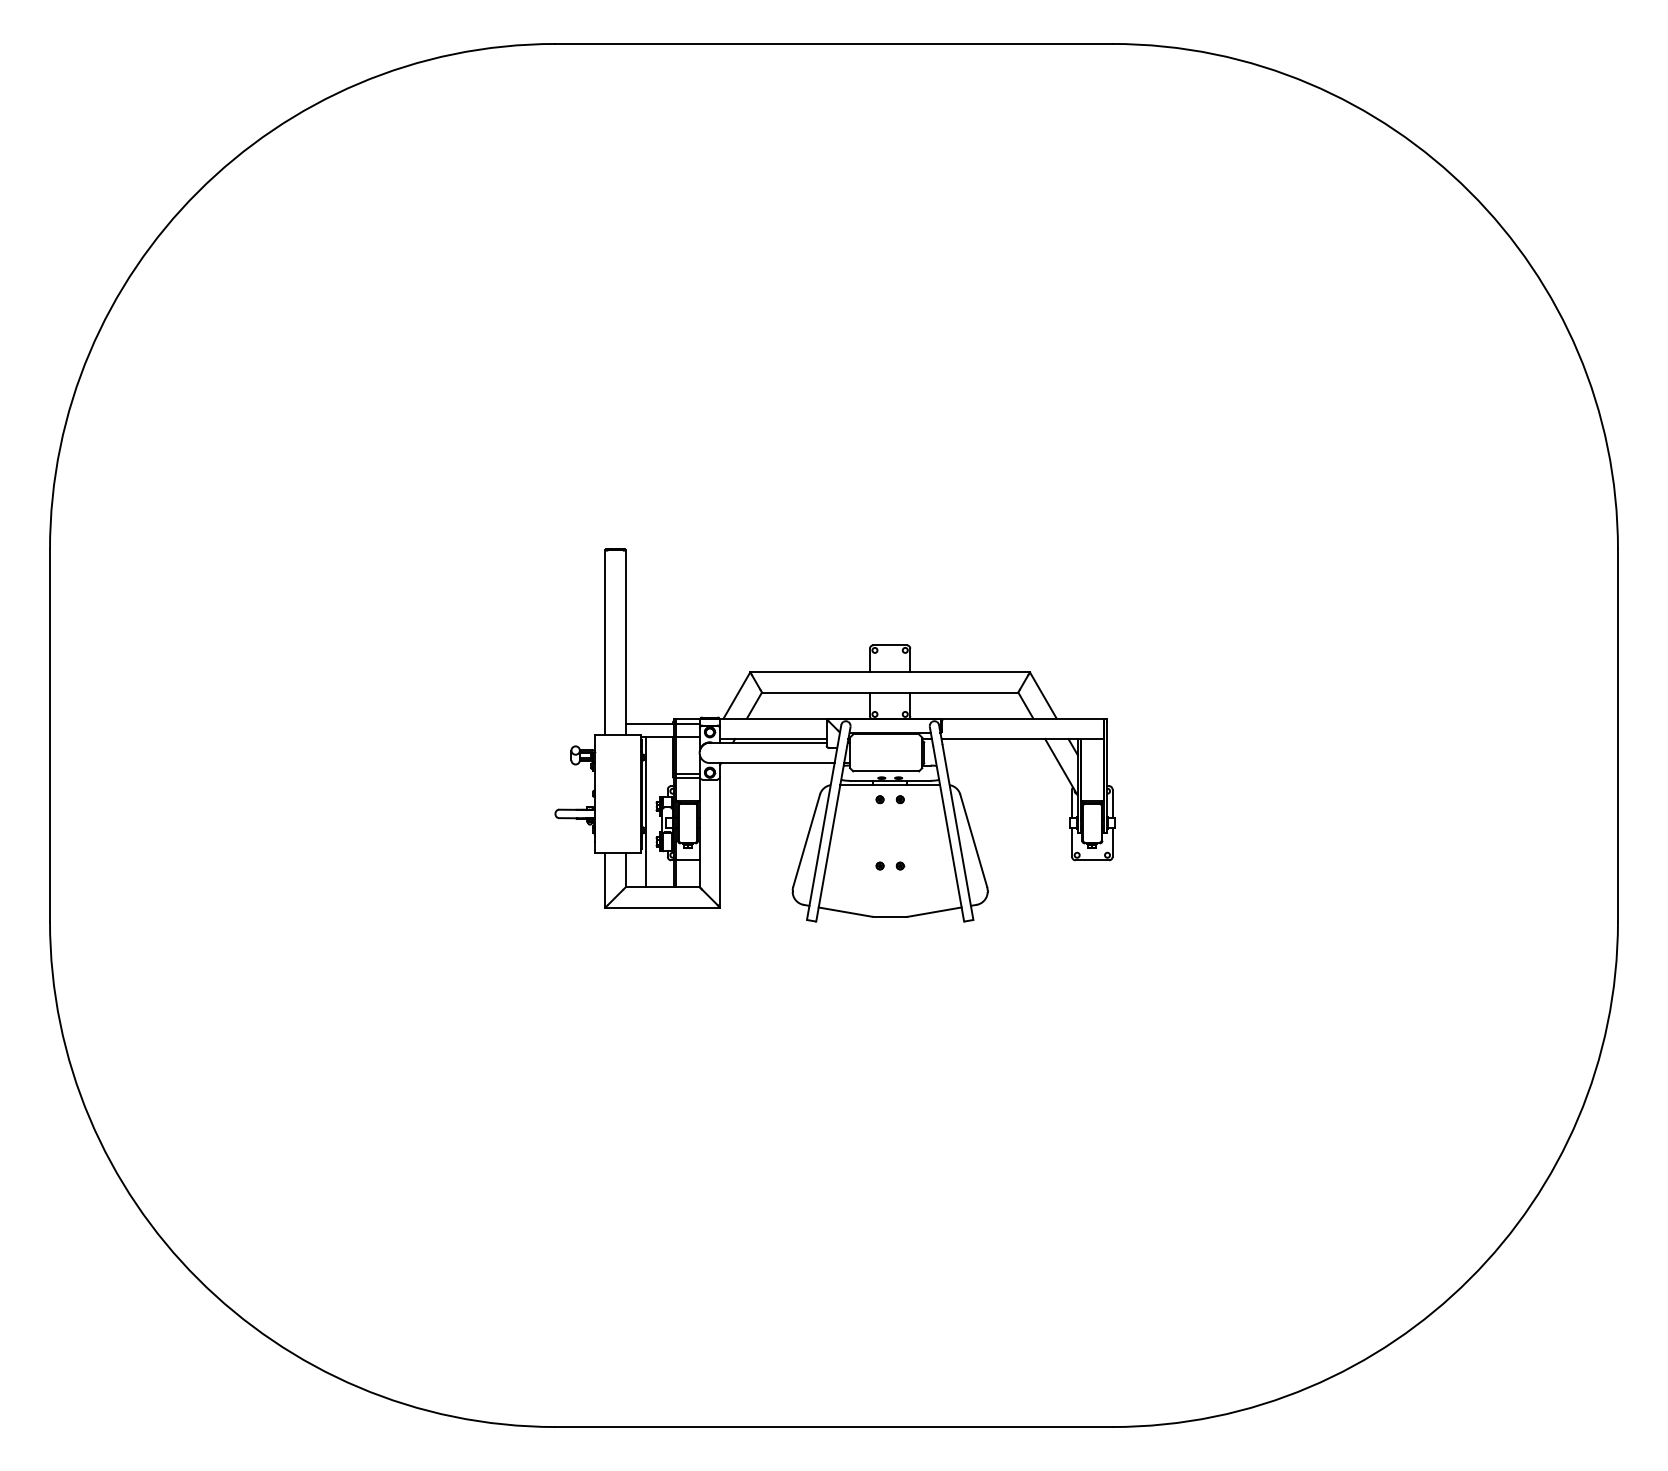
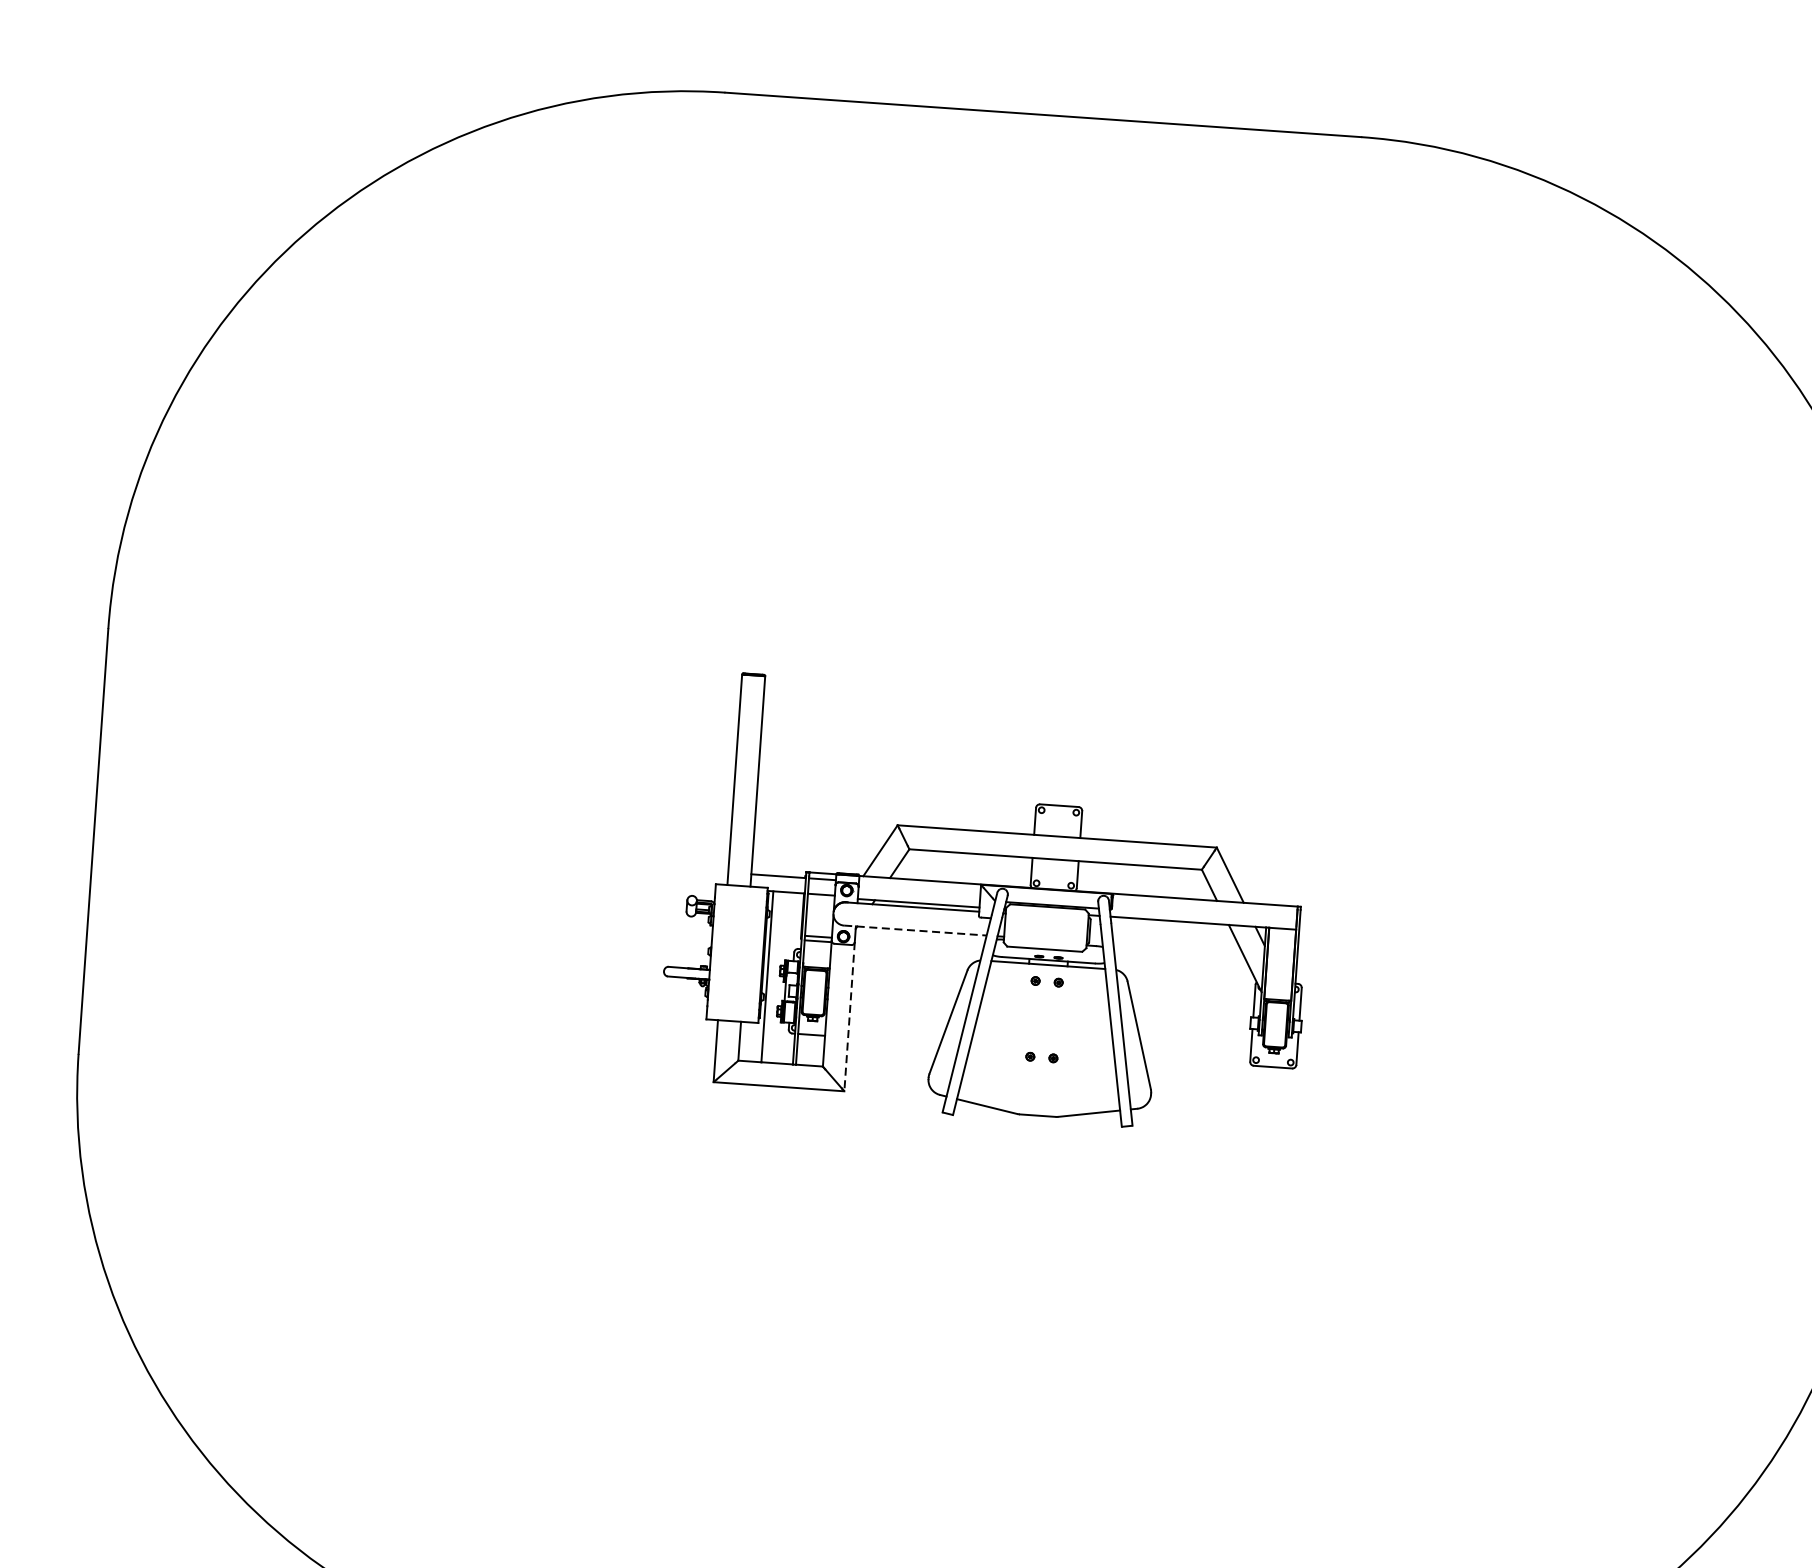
line: (772, 763) -> (915, 931), solid -> dashed
line: (720, 842) -> (850, 1017), solid -> dashed

